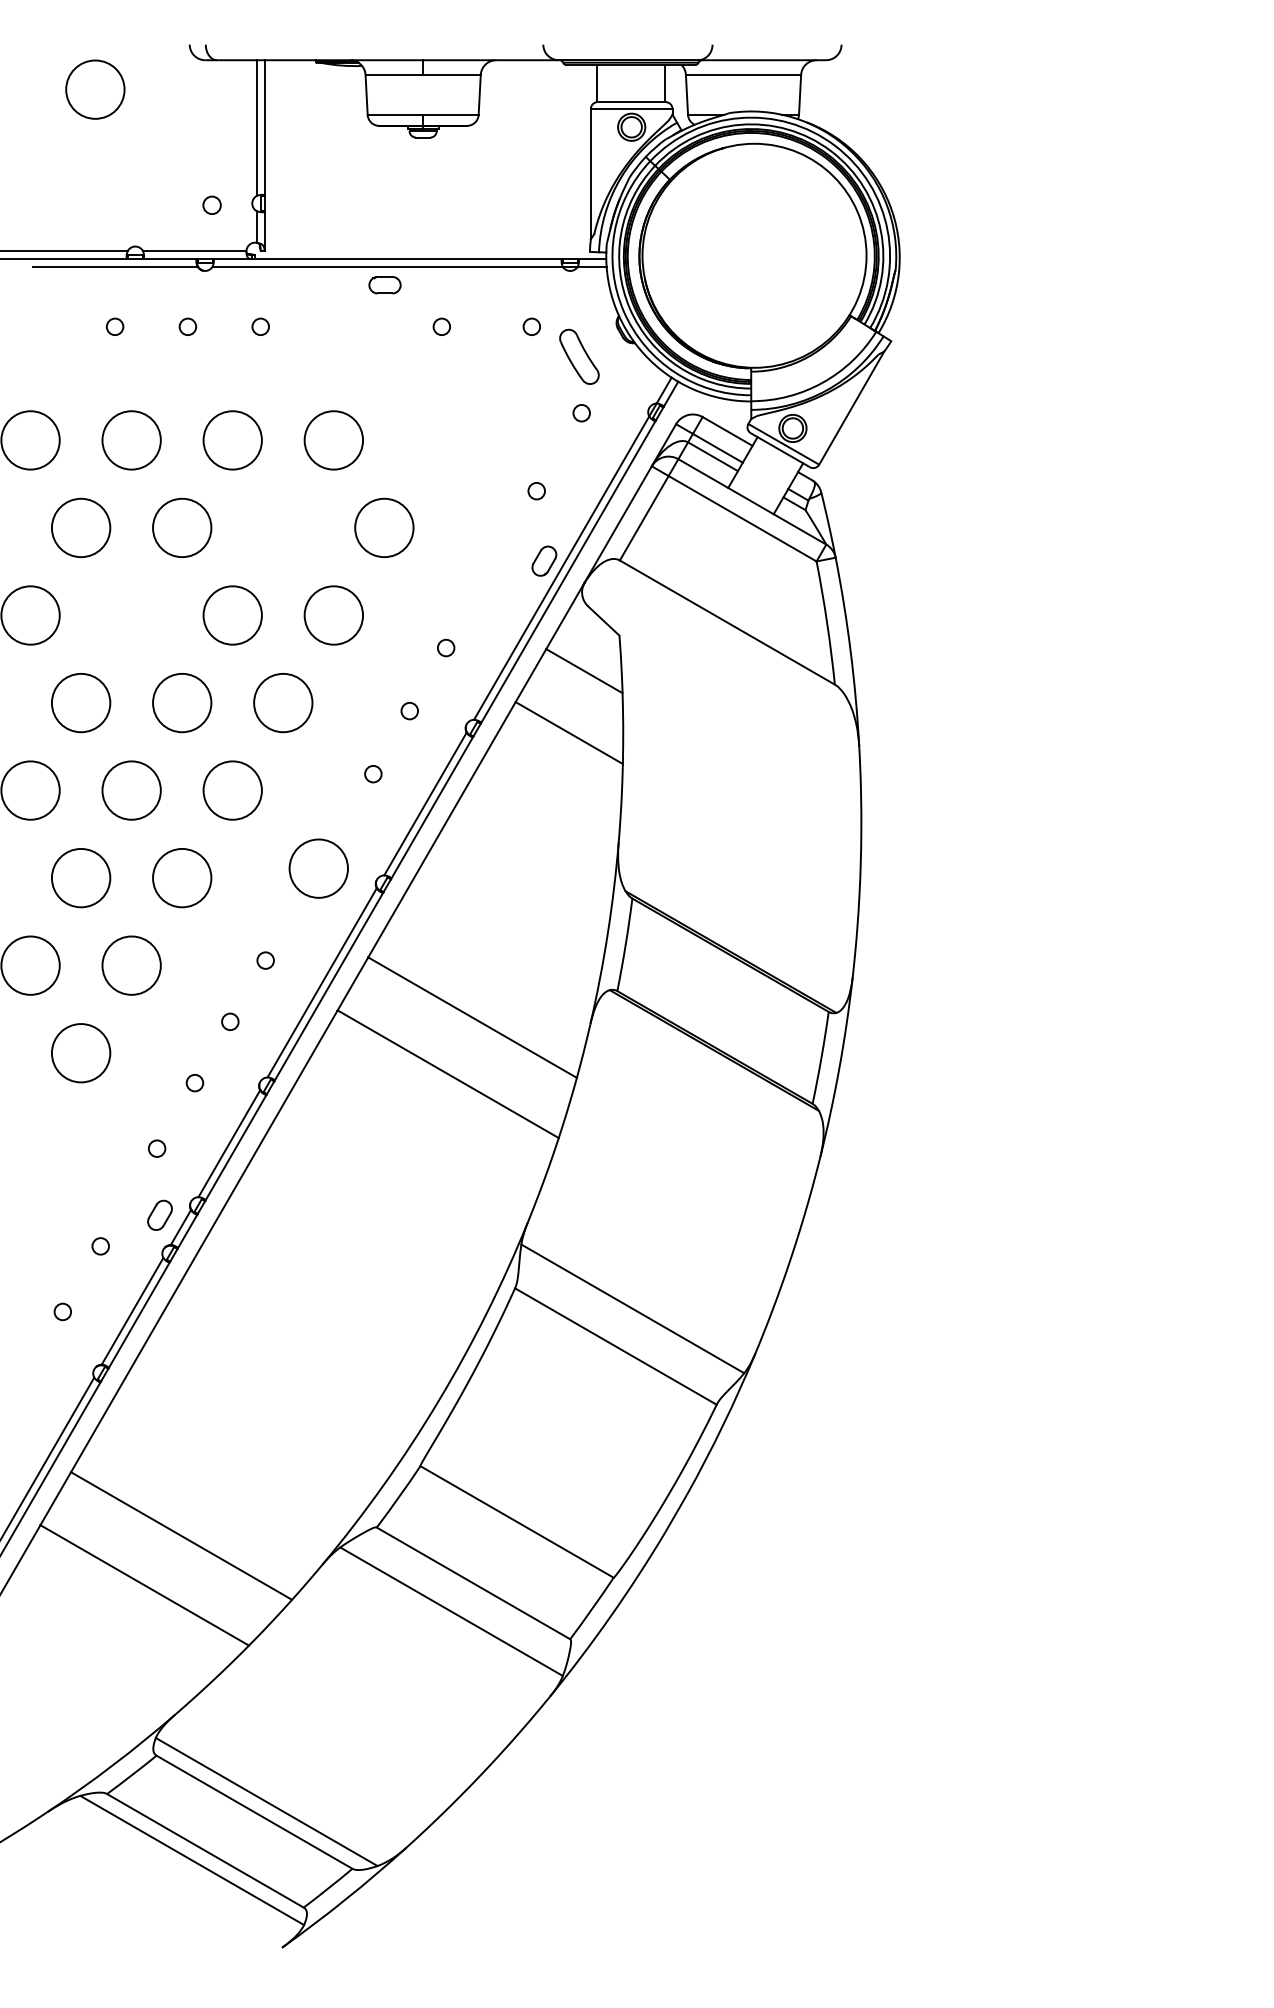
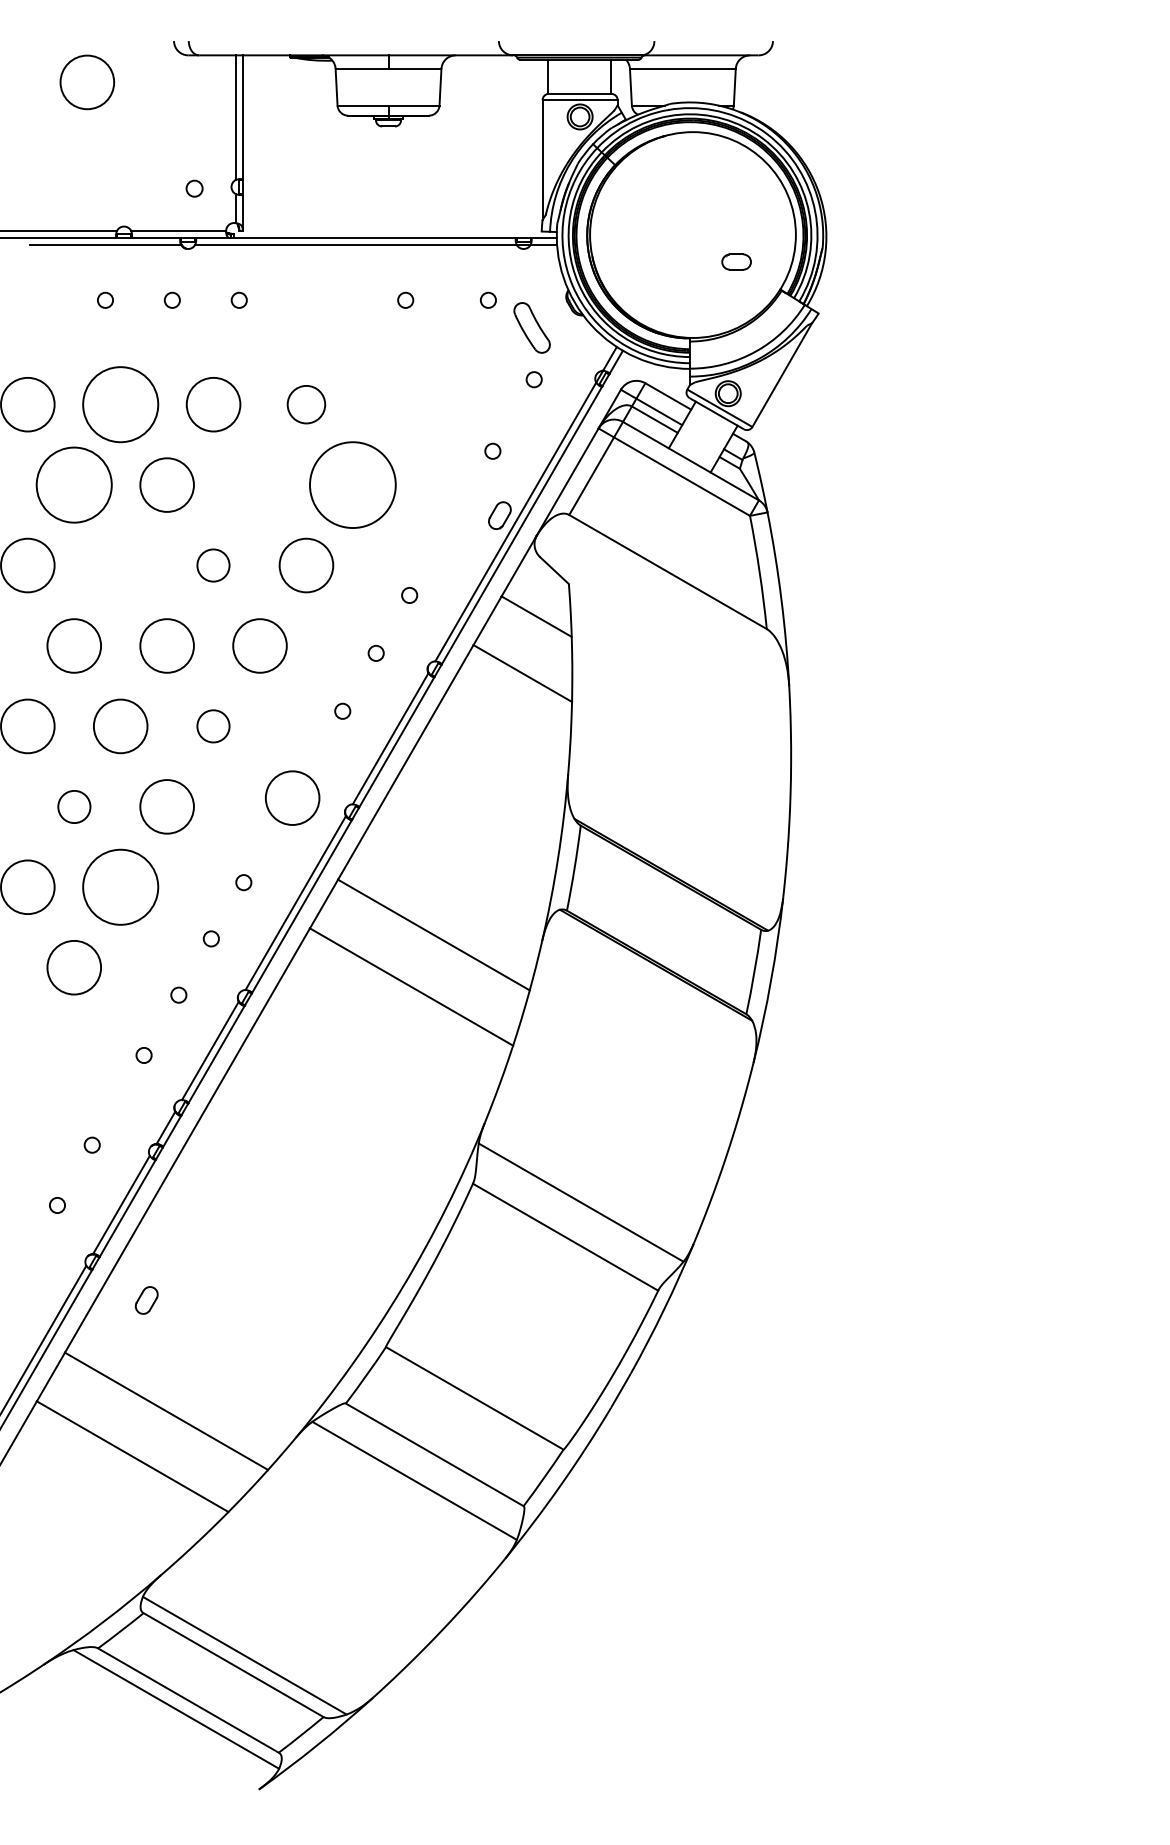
part: (384, 285) -> (736, 262), moved
circle: (131, 440) -> (120, 404), size x1.4
circle: (333, 440) -> (306, 404), size x0.7
circle: (80, 527) -> (73, 484), size x1.4
circle: (384, 527) -> (353, 484), size x1.6
circle: (232, 615) -> (213, 565), size x0.6
circle: (232, 790) -> (213, 726), size x0.6
circle: (81, 878) -> (74, 807), size x0.6
circle: (131, 965) -> (120, 887), size x1.4
part: (159, 1214) -> (146, 1299), moved

